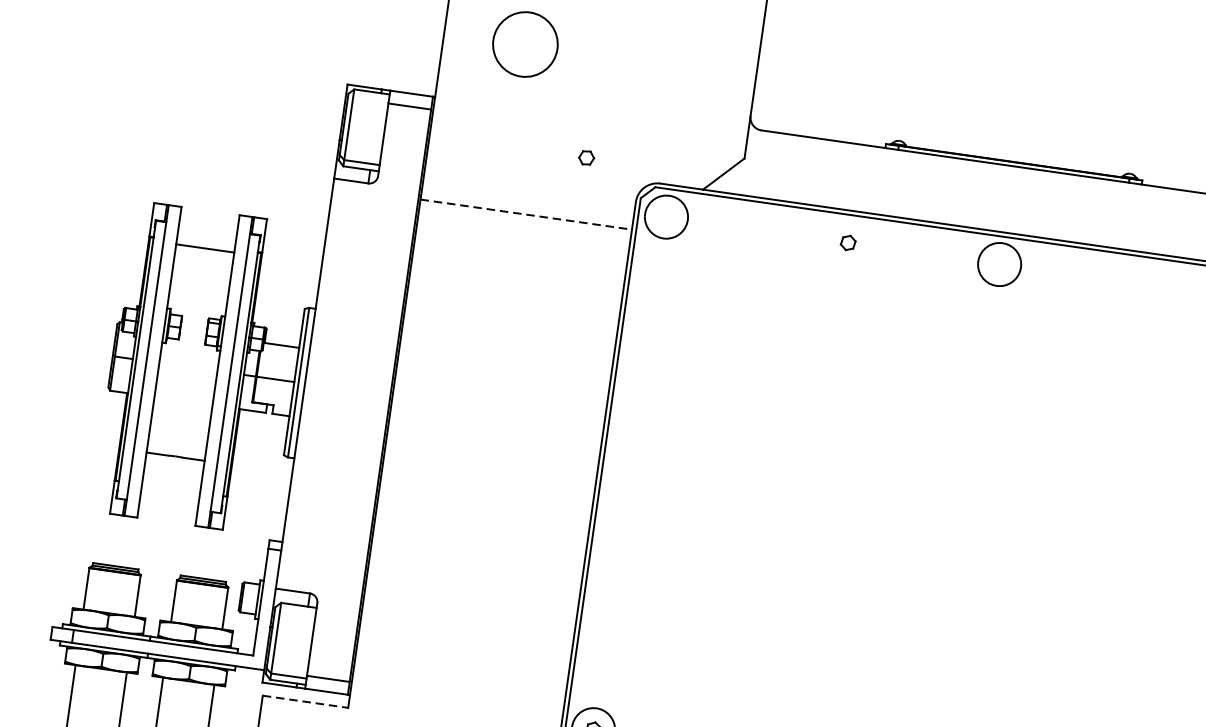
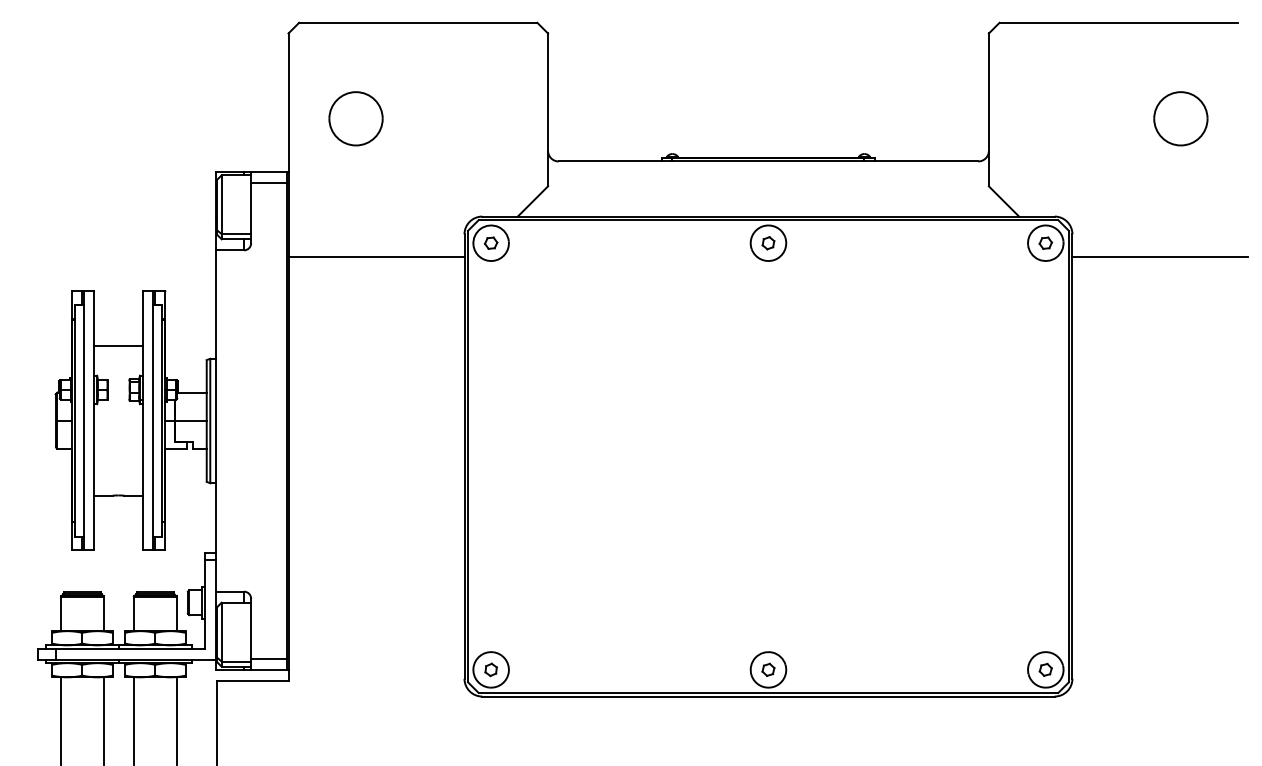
part: (587, 157) -> (491, 242), moved
line: (526, 214) -> (376, 257), dashed -> solid
part: (848, 243) -> (768, 243), moved
line: (205, 248) -> (118, 346), moved
line: (304, 701) -> (252, 680), dashed -> solid

